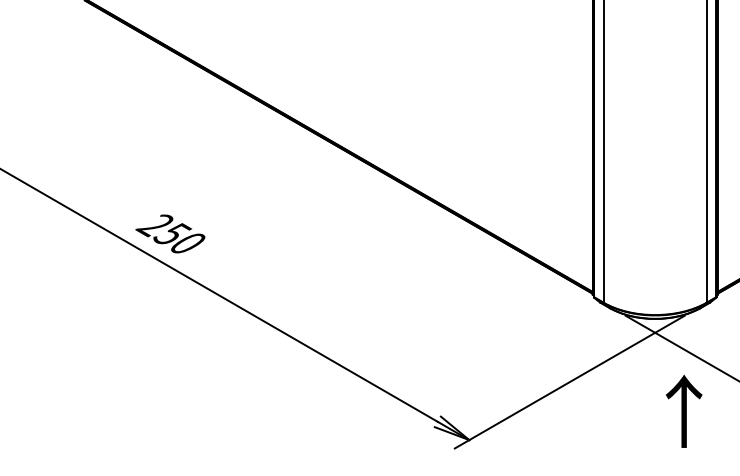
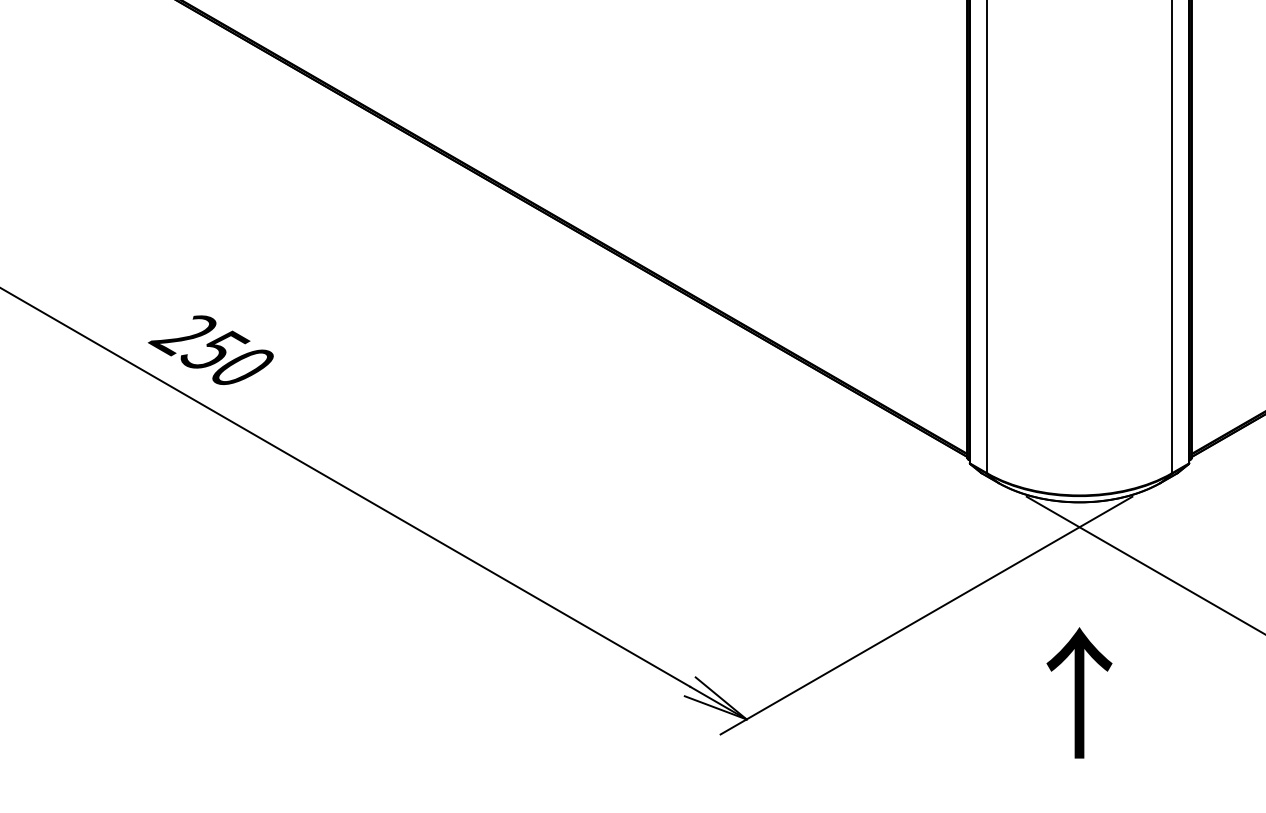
text: (684, 410) -> (1080, 691), moved

